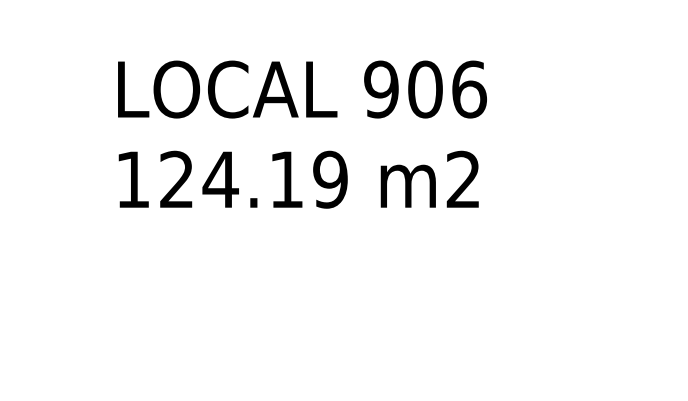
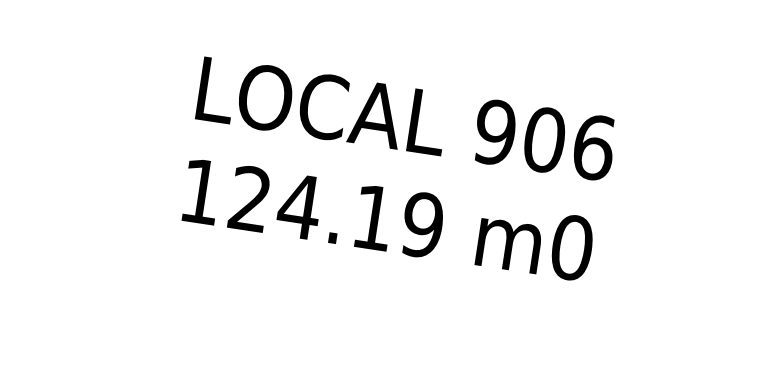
text: (463, 179) -> (572, 247), m2 -> m0

